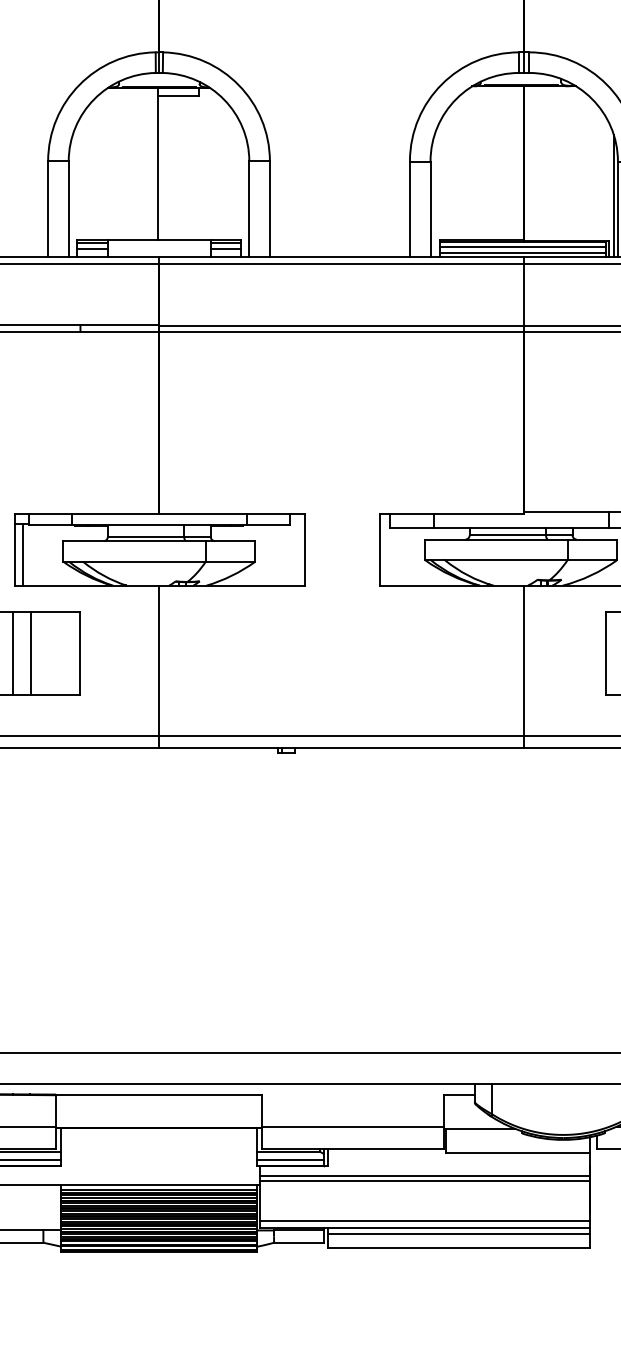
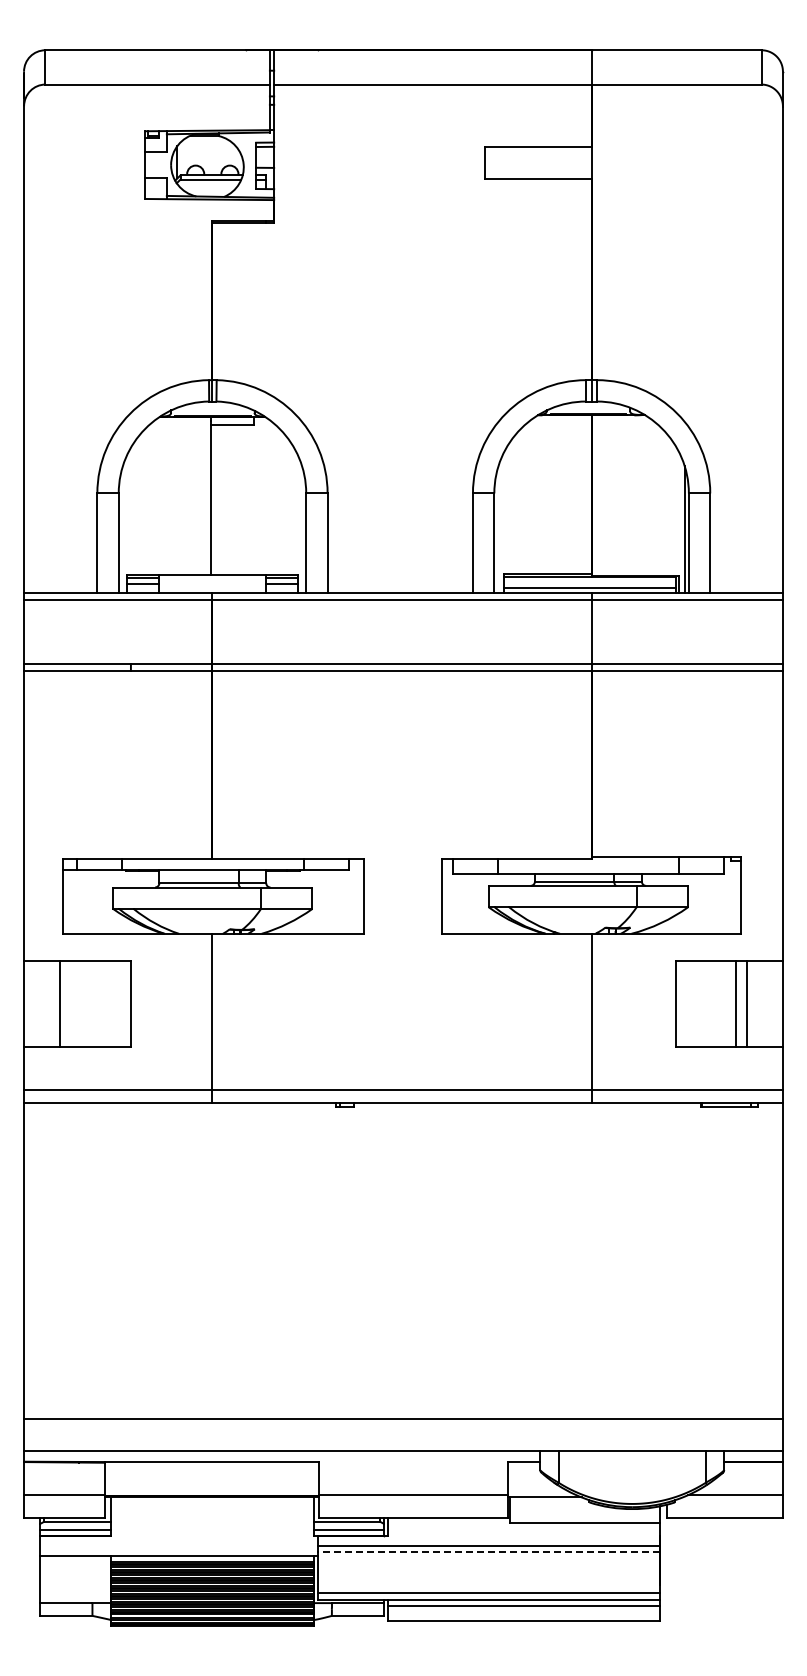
line: (522, 246) -> (589, 581), removed
line: (23, 554) -> (71, 901), removed
line: (30, 653) -> (79, 1004), removed
line: (424, 1181) -> (488, 1552), solid -> dashed

